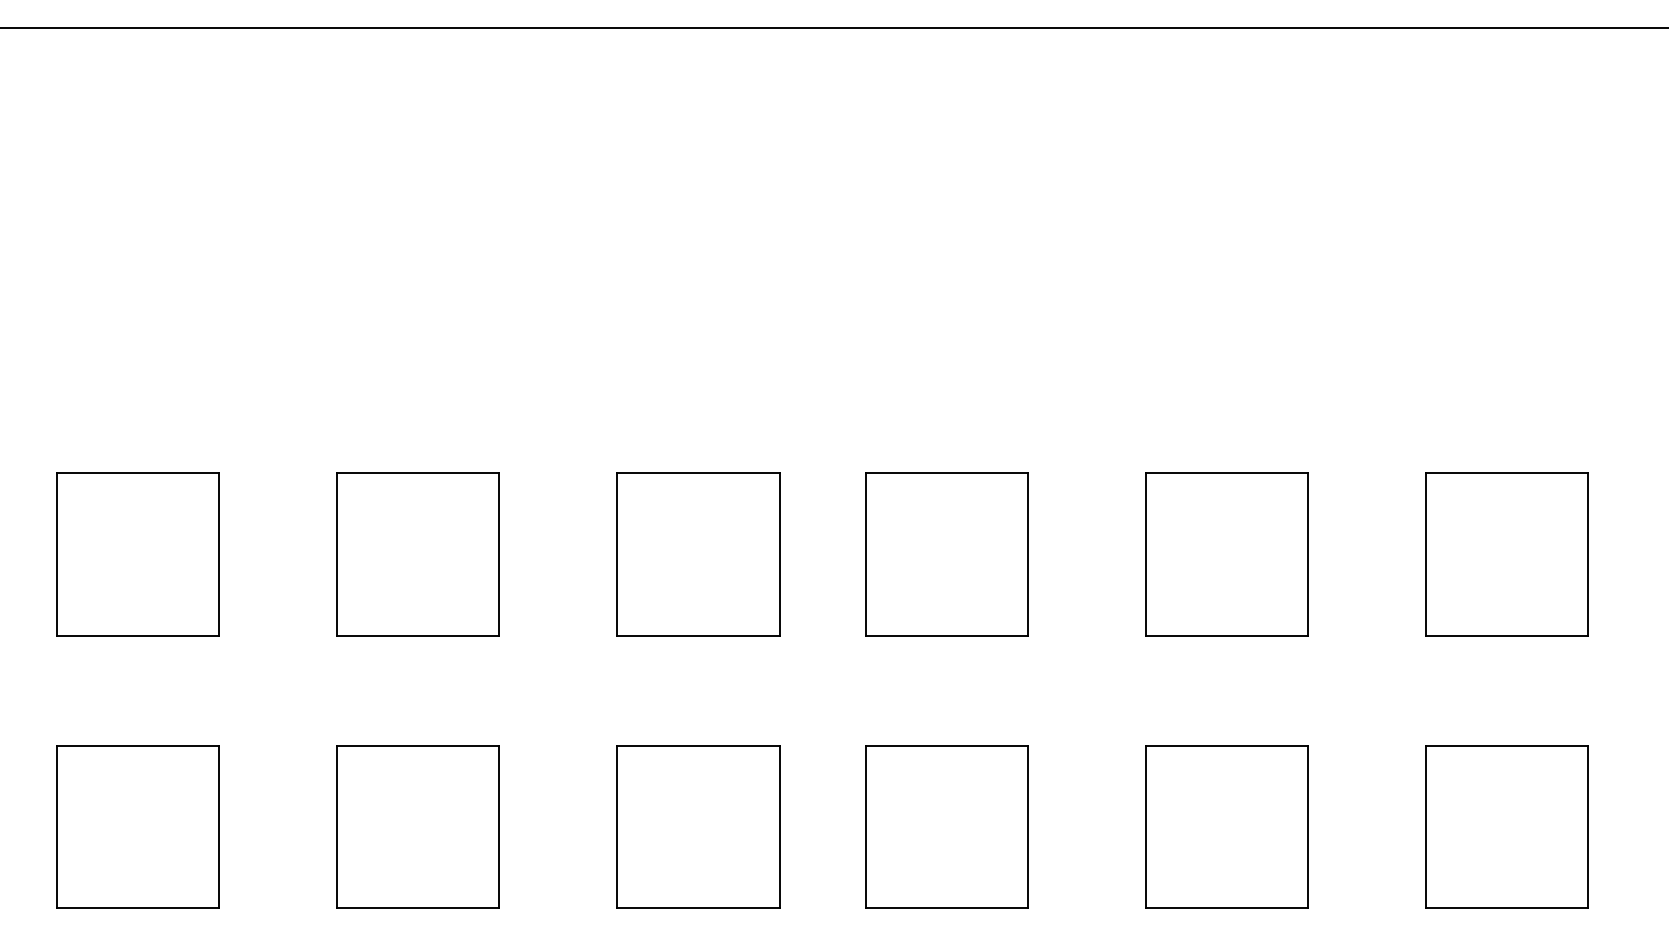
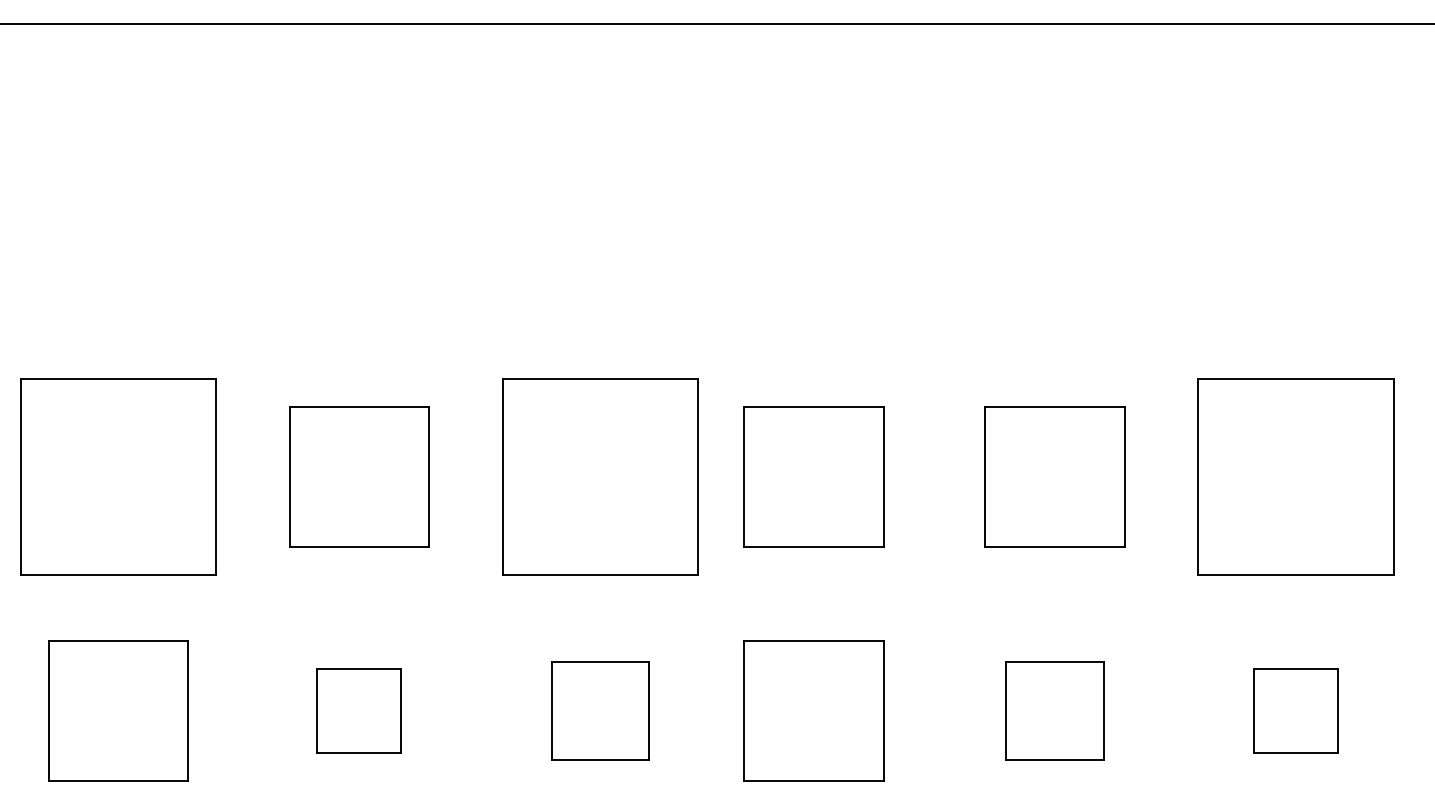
part: (137, 554) -> (118, 476), size x1.4
part: (698, 554) -> (600, 476), size x1.4
part: (1506, 554) -> (1295, 476), size x1.4
part: (417, 826) -> (358, 710), size x0.6
part: (698, 826) -> (600, 710), size x0.7
part: (1226, 826) -> (1054, 710), size x0.7
part: (1506, 826) -> (1295, 710), size x0.6

